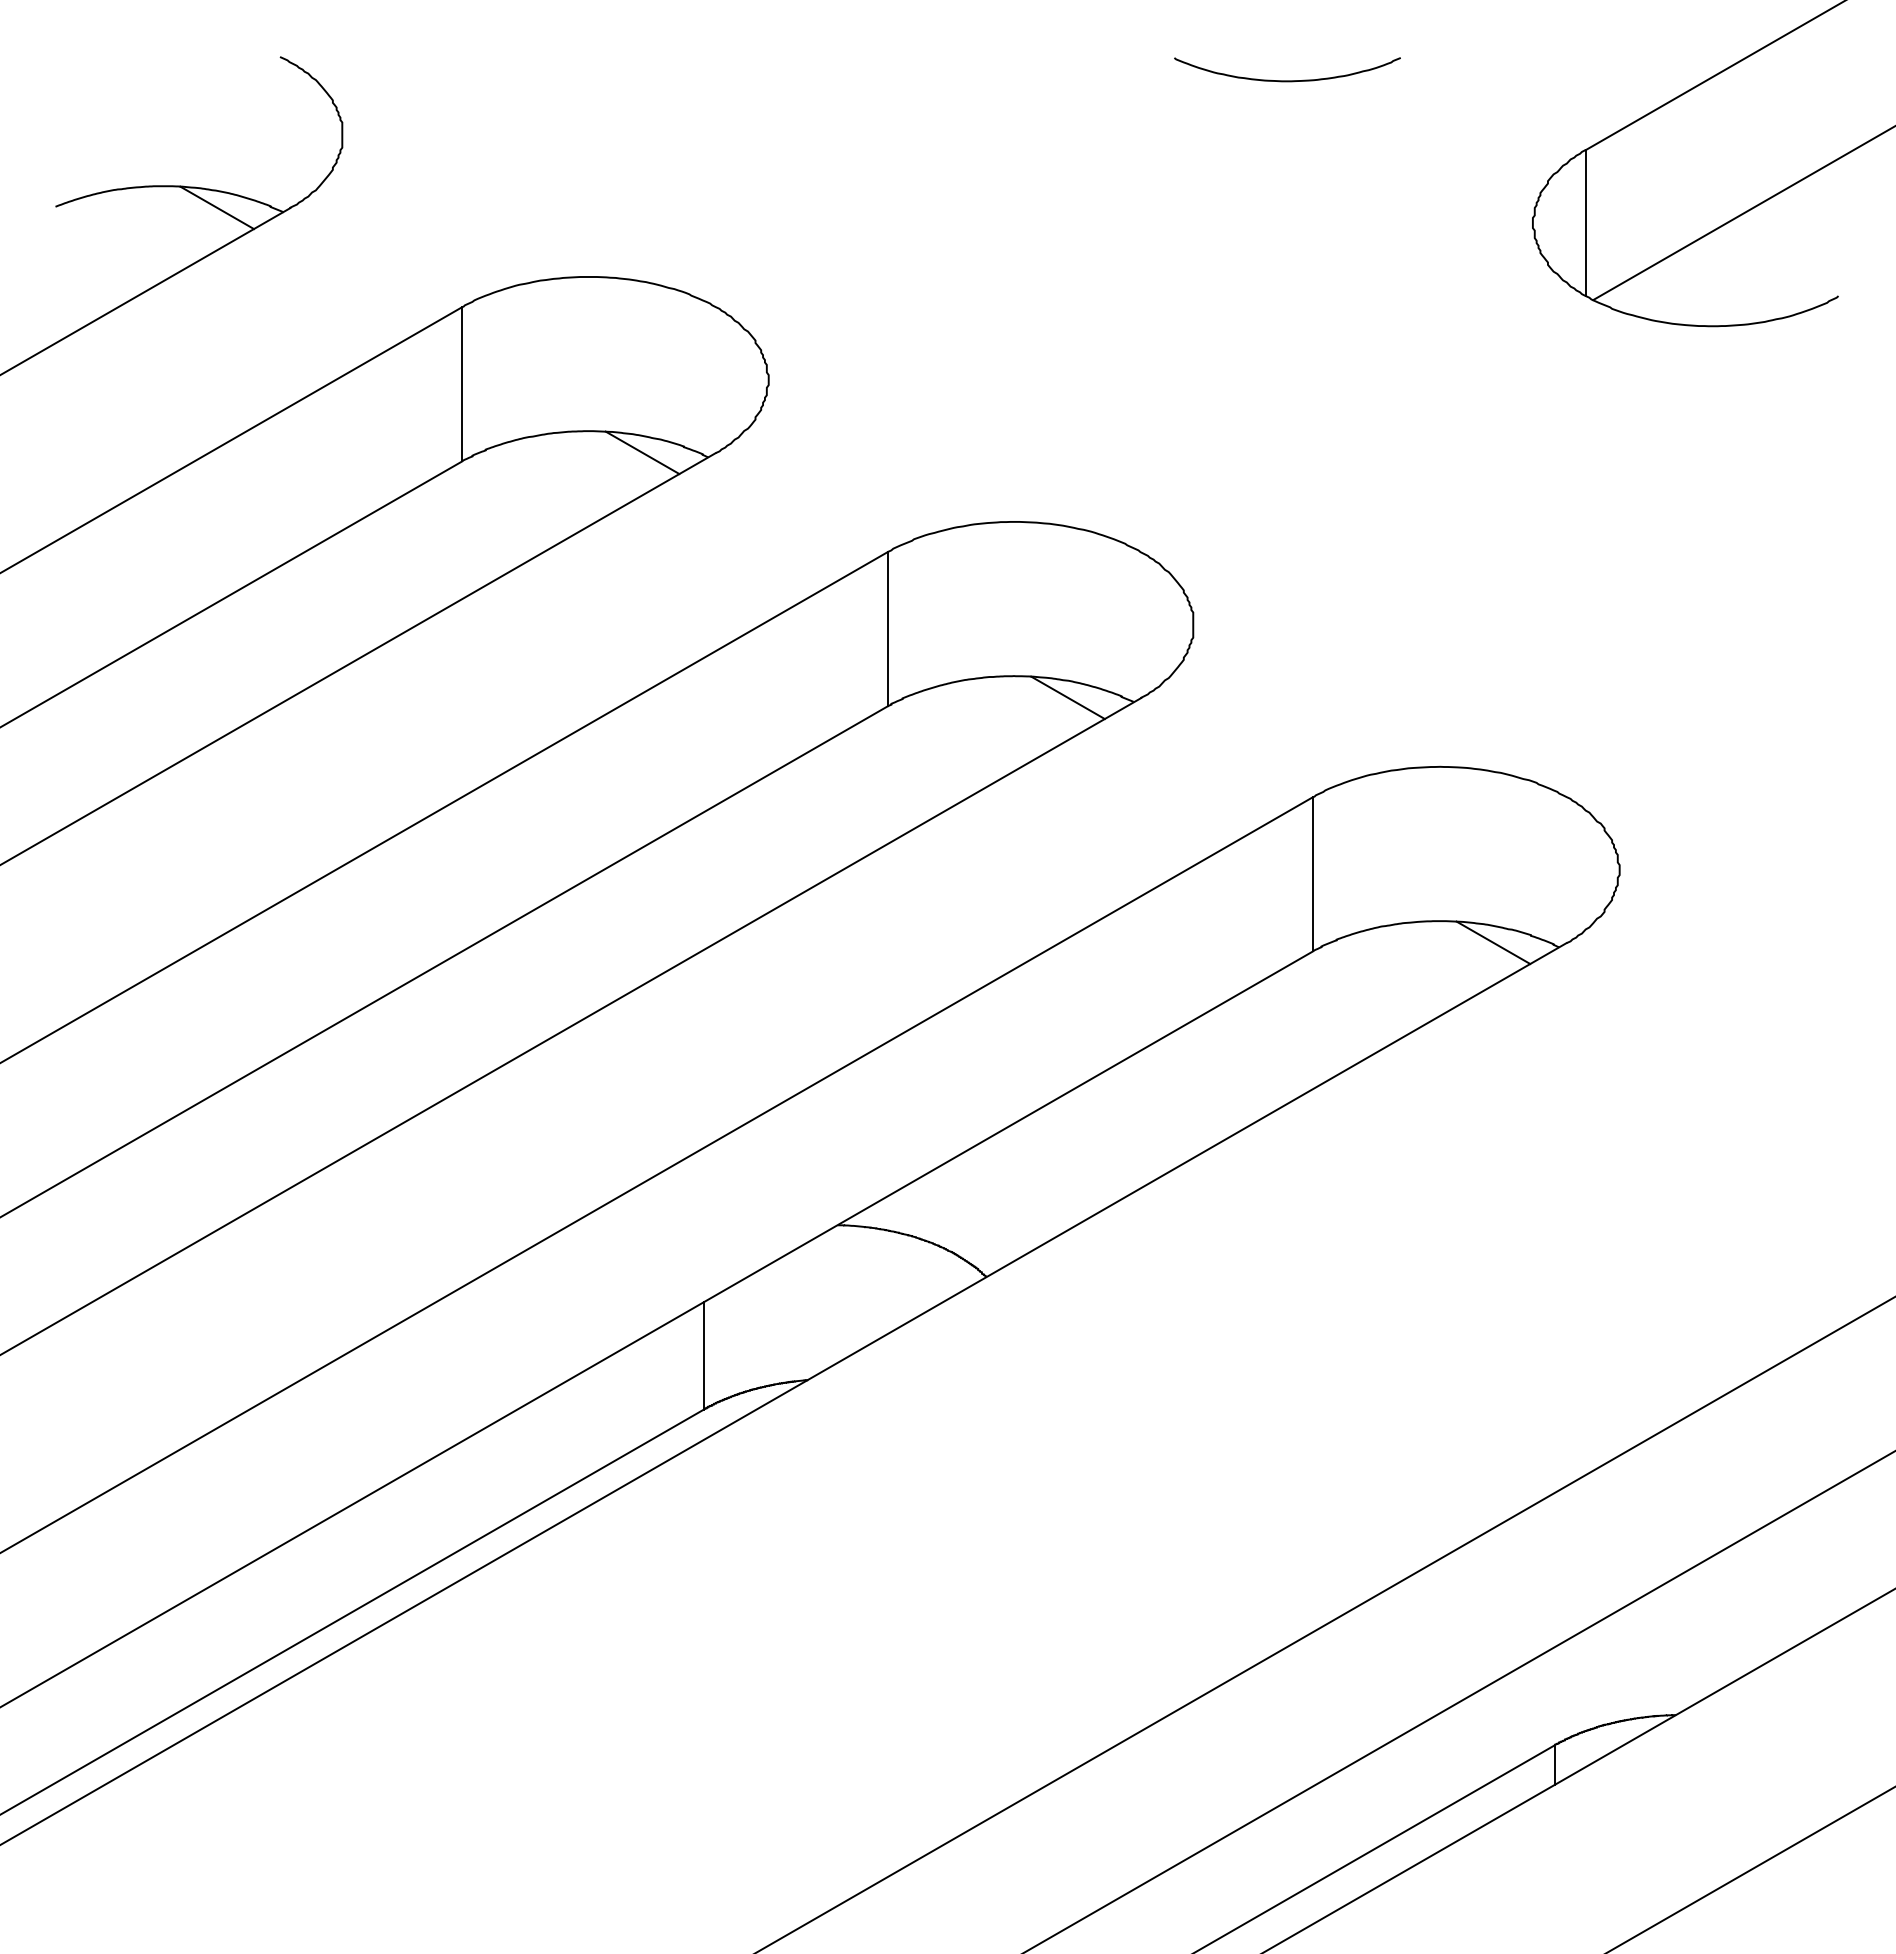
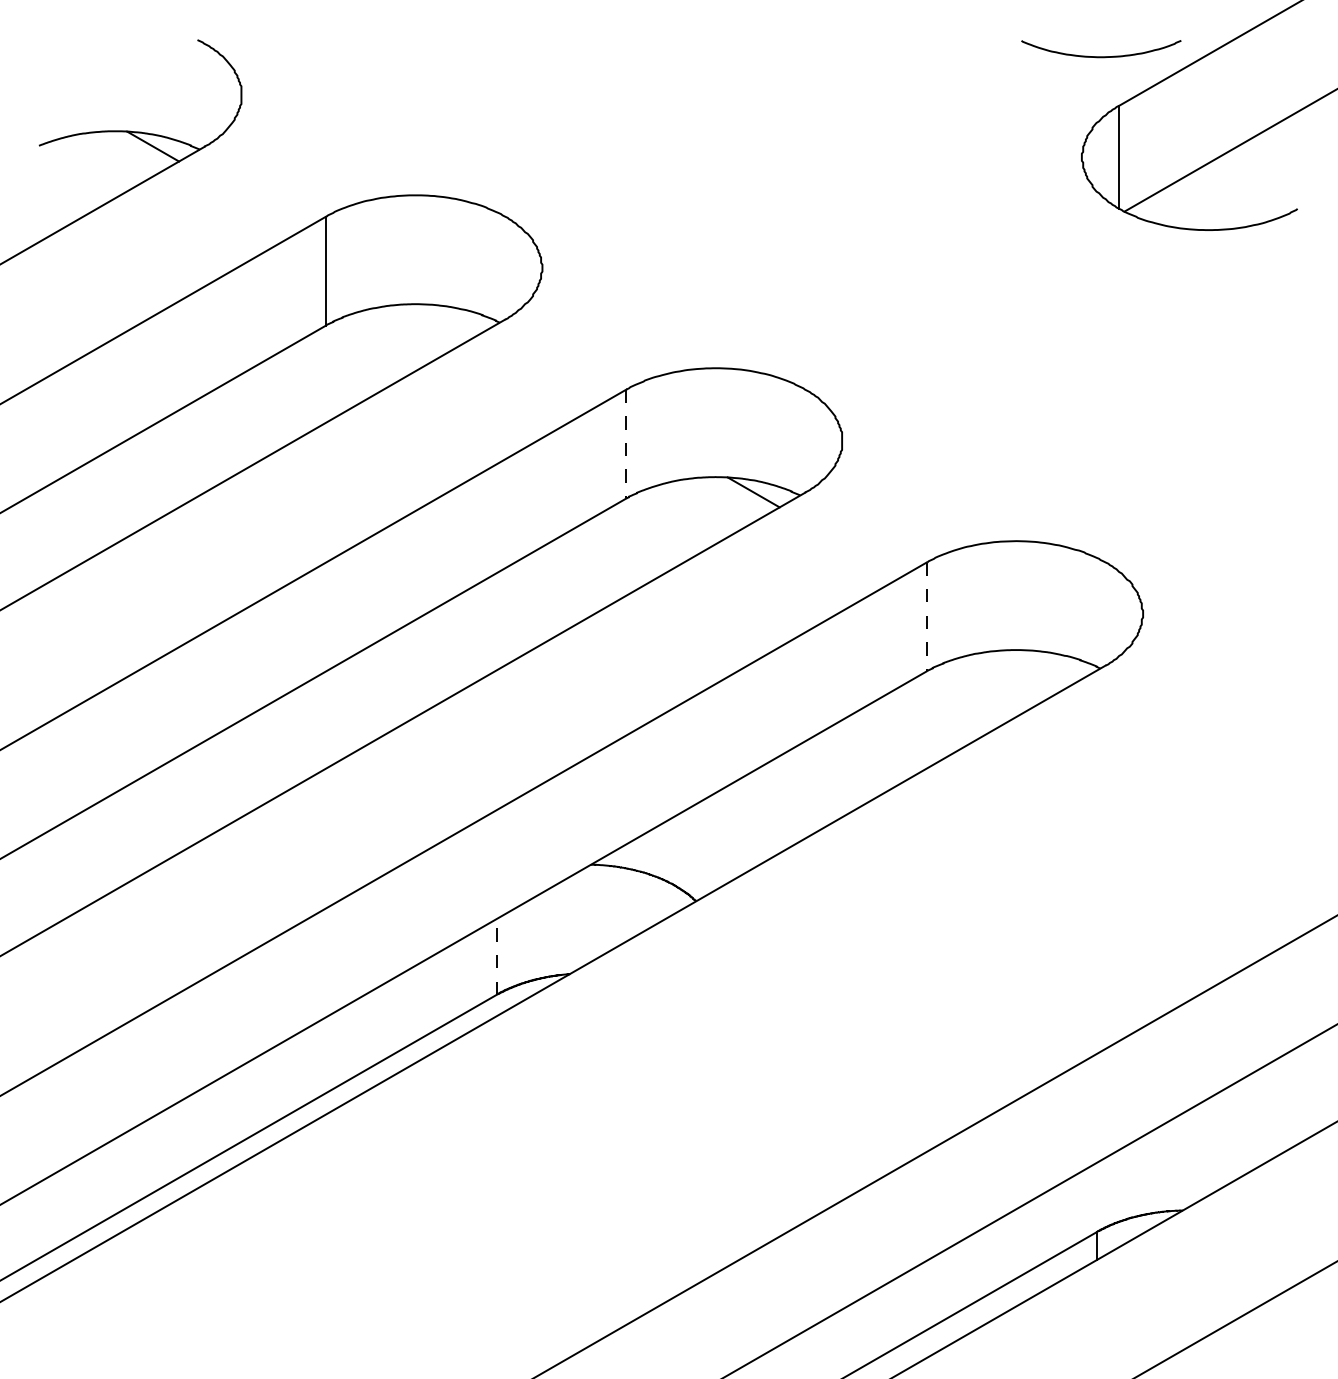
curve: (1287, 80) -> (1101, 56), moved
line: (642, 452) -> (453, 319), removed
line: (887, 629) -> (626, 444), solid -> dashed
line: (1313, 874) -> (927, 617), solid -> dashed
line: (1493, 942) -> (1054, 665), removed
line: (703, 1355) -> (496, 956), solid -> dashed

